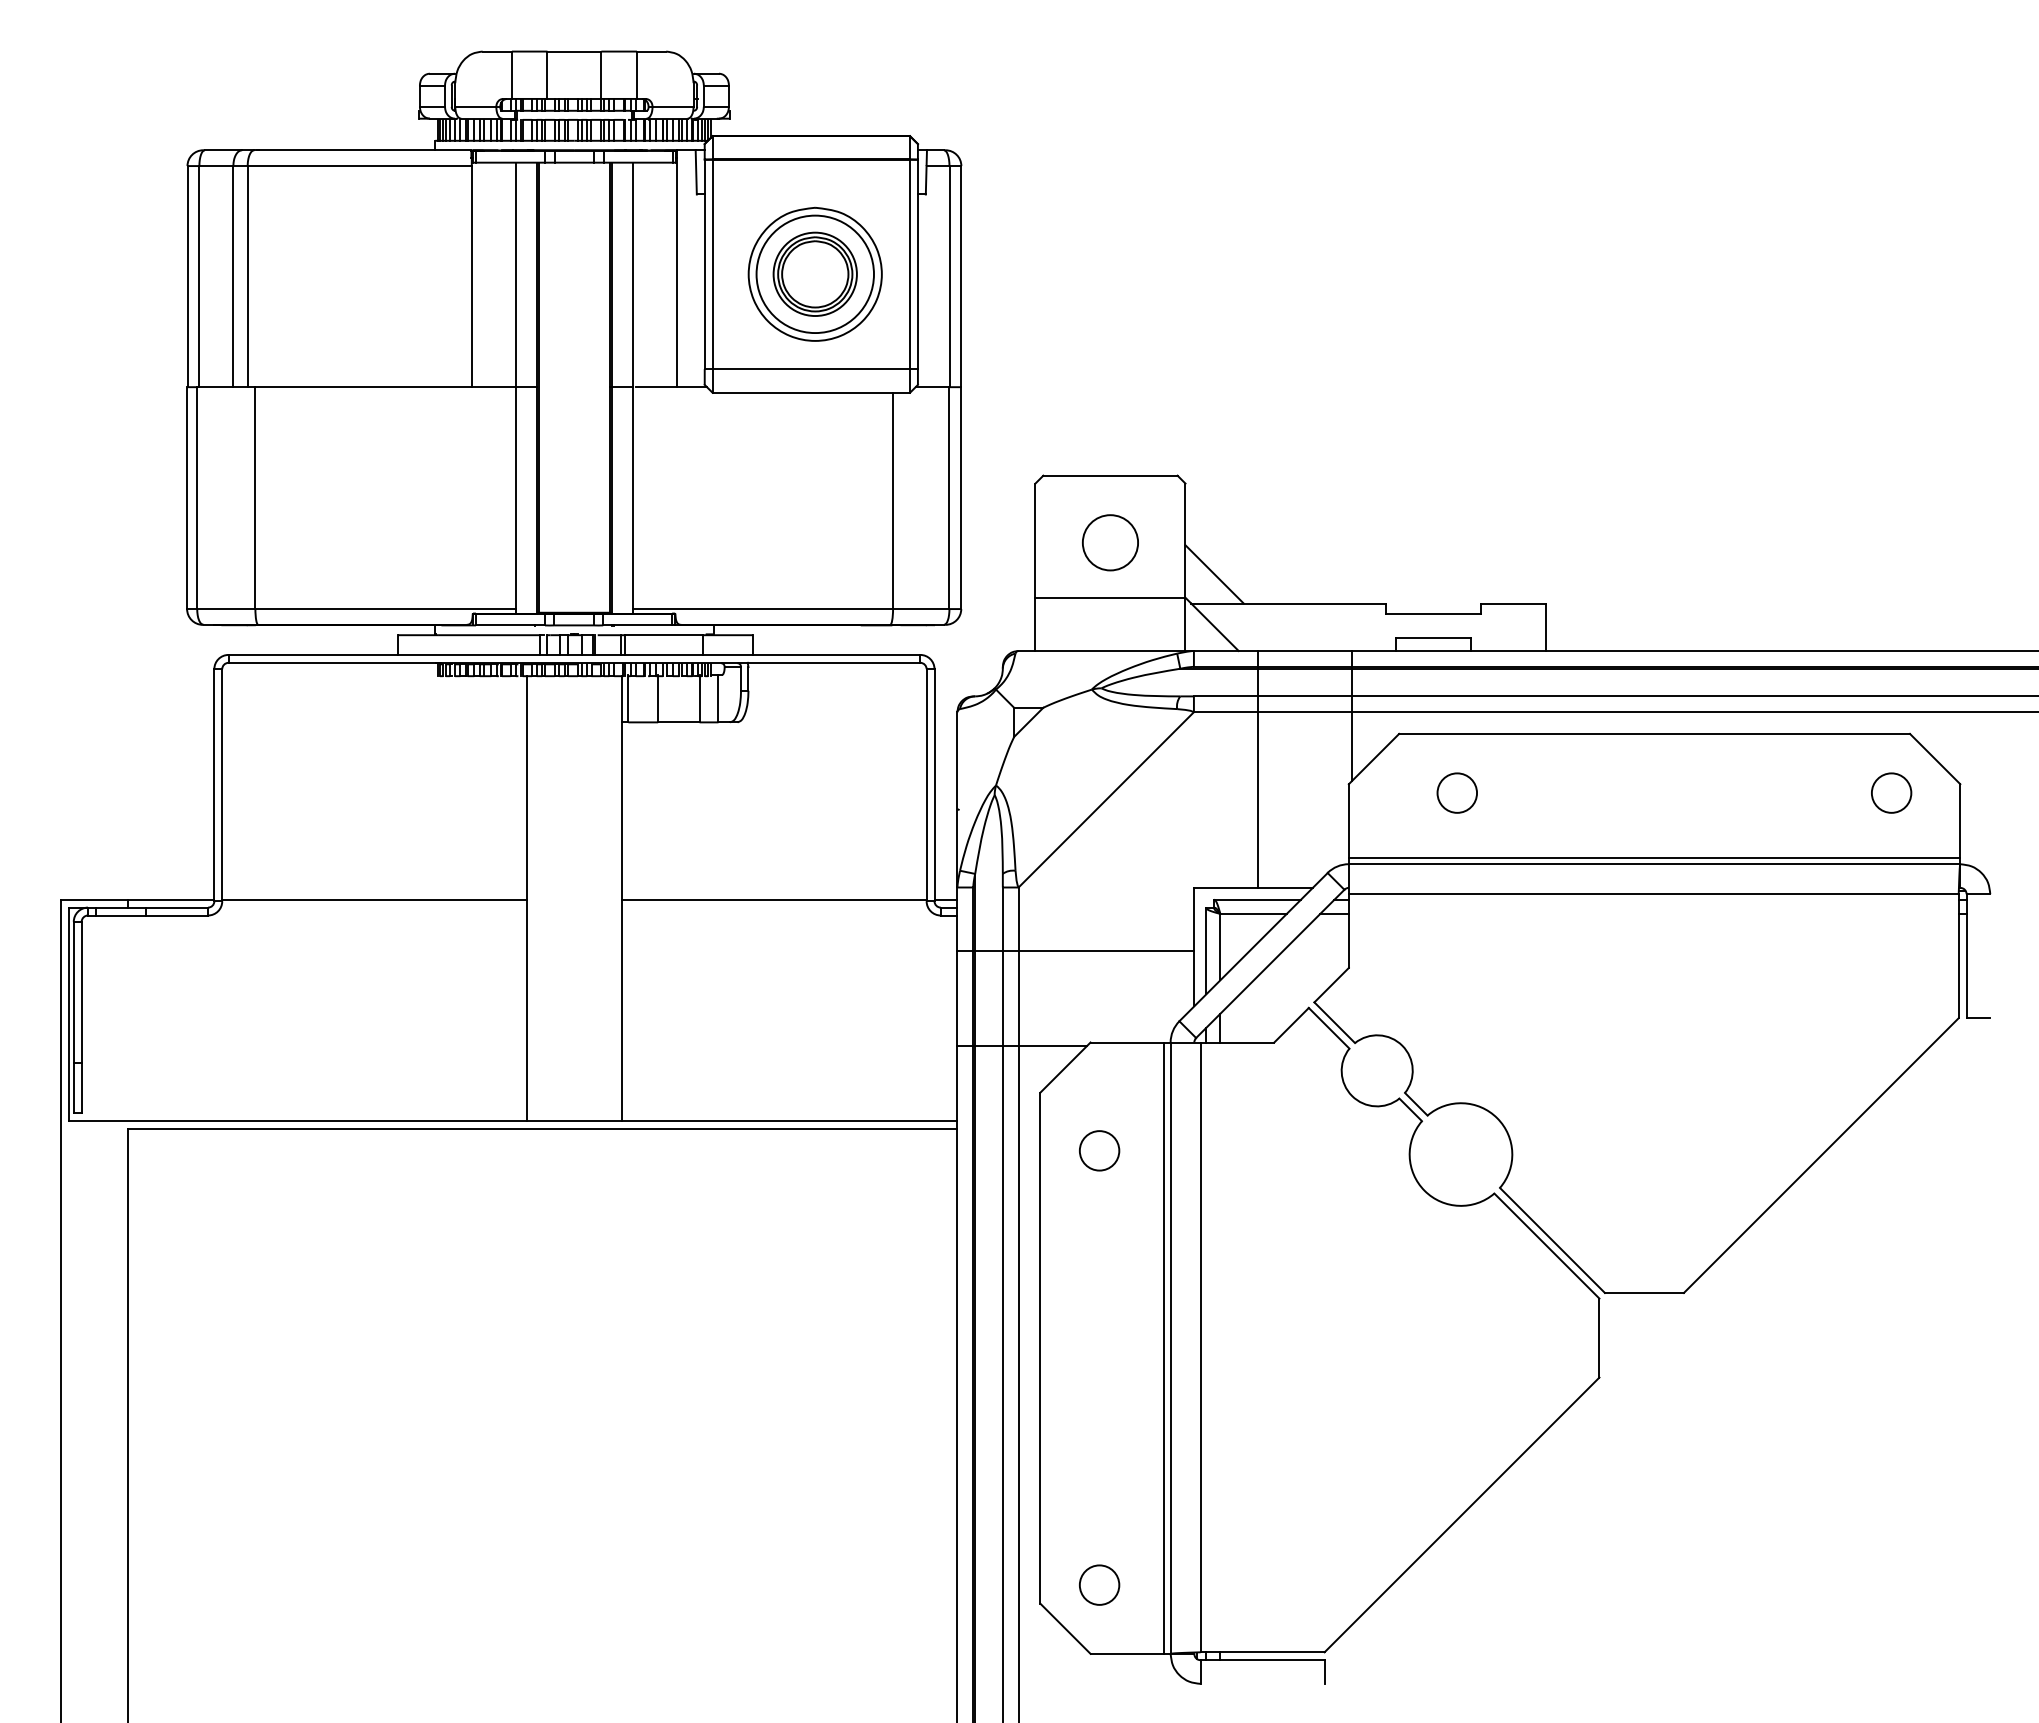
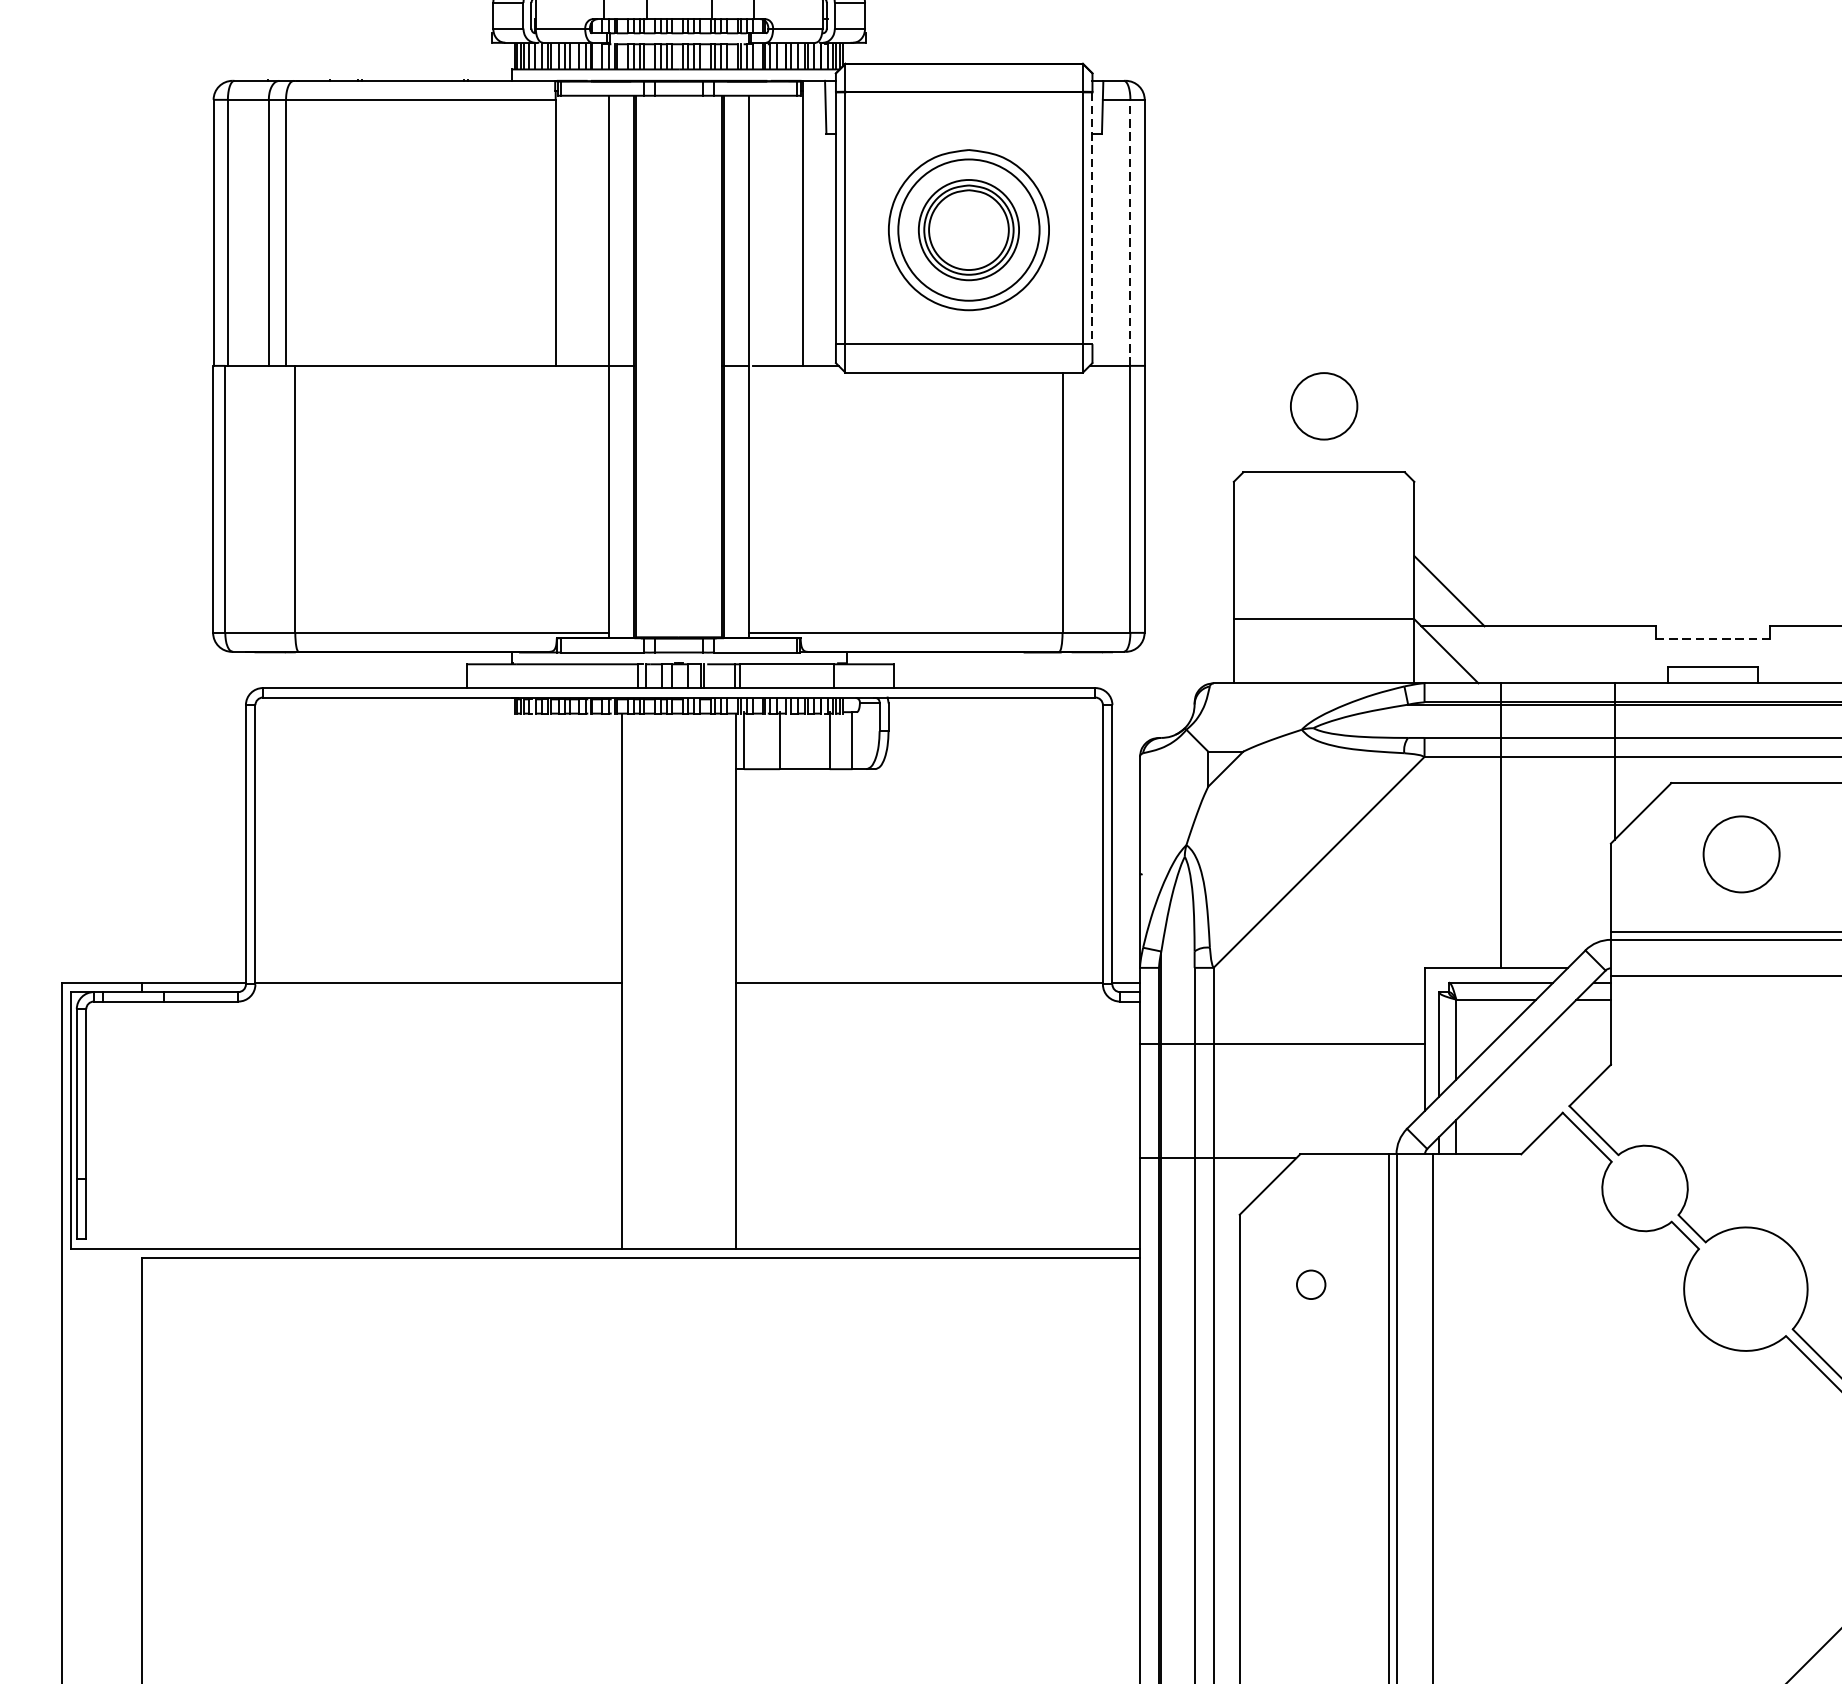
line: (917, 264) -> (1091, 218), solid -> dashed
line: (949, 276) -> (1130, 232), solid -> dashed
circle: (1110, 542) -> (1324, 405), moved
line: (1434, 613) -> (1713, 638), solid -> dashed
circle: (1456, 792) -> (1740, 853), size x1.6
circle: (1099, 1150) -> (1310, 1284), size x0.6

